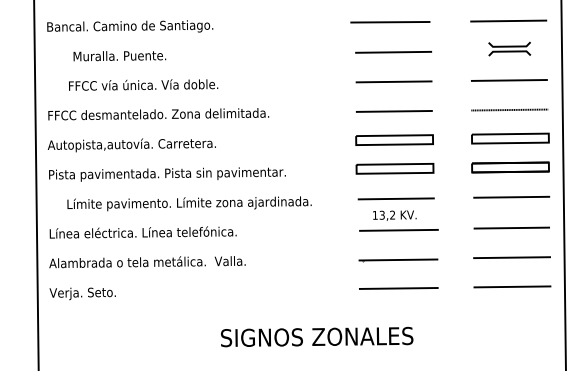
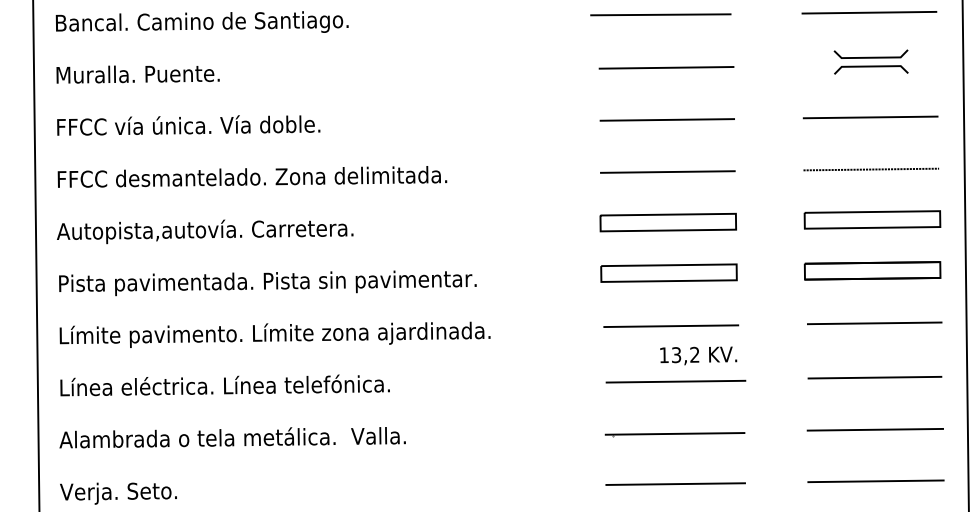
text: (119, 56) -> (137, 75), moved
text: (143, 84) -> (188, 124), moved
text: (189, 203) -> (275, 334), moved
text: (394, 215) -> (698, 355), moved

